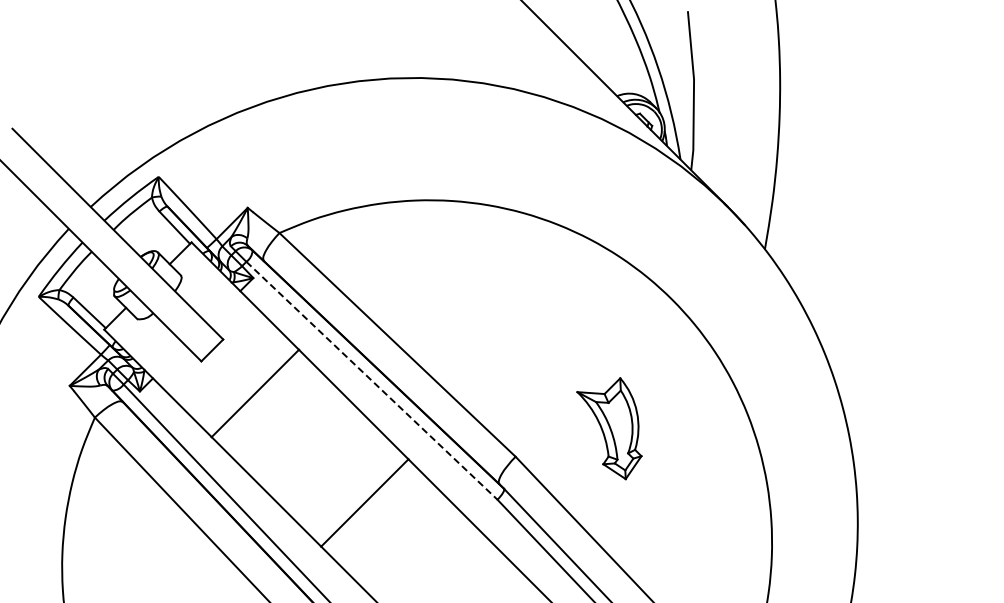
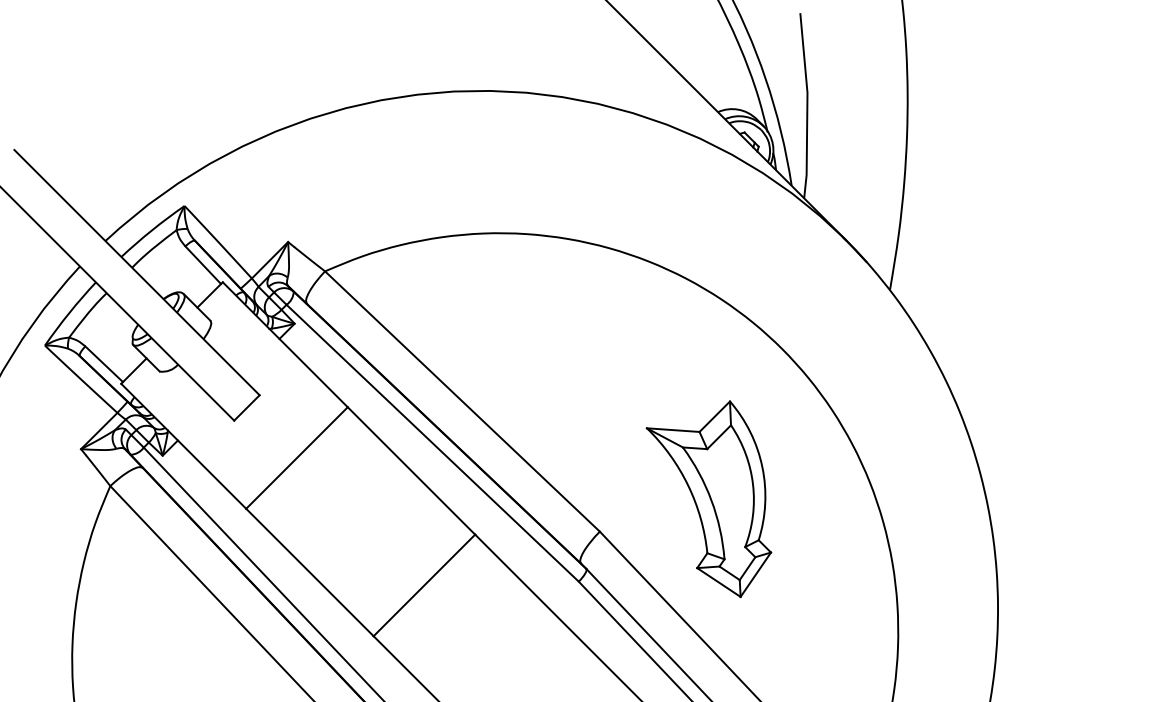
line: (371, 380) -> (432, 442), dashed -> solid
part: (609, 428) -> (709, 498), size x1.67

